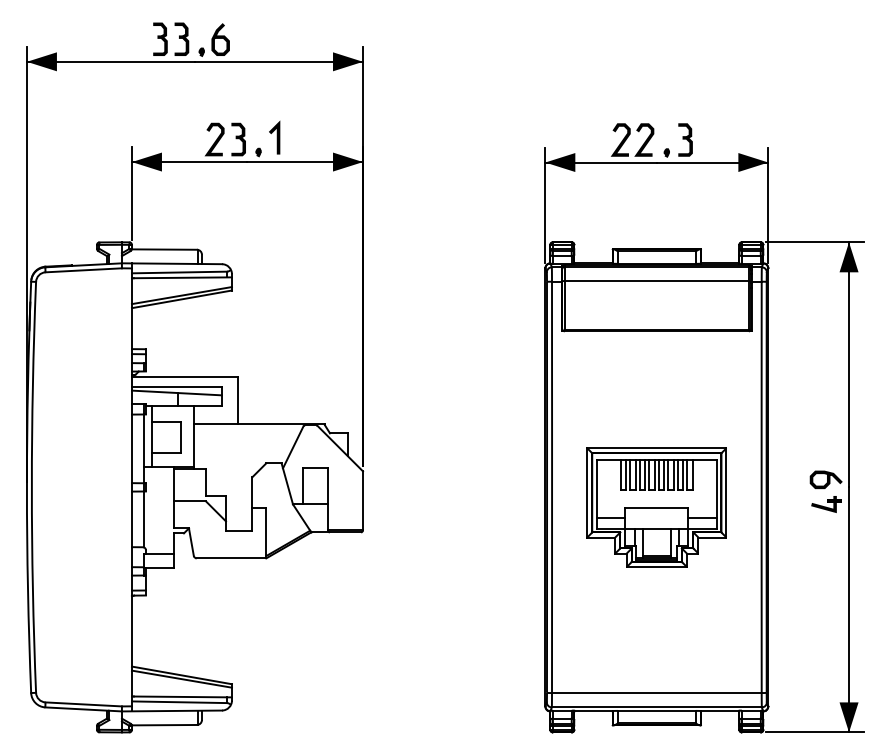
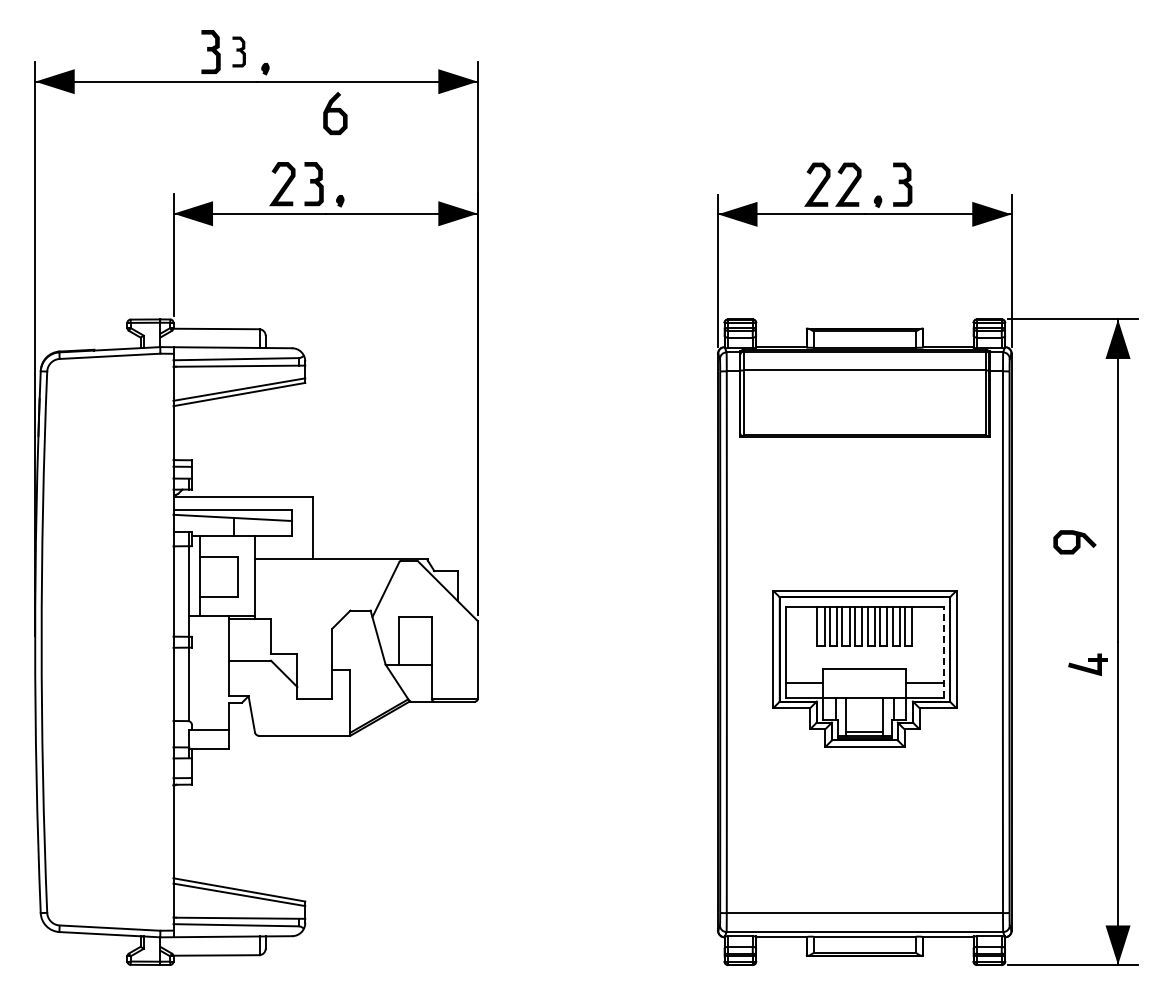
part: (181, 38) -> (238, 51), size x0.7
curve: (220, 38) -> (335, 112), moved
line: (276, 137) -> (364, 181), removed
curve: (827, 479) -> (1076, 542), moved
line: (716, 494) -> (943, 651), solid -> dashed

